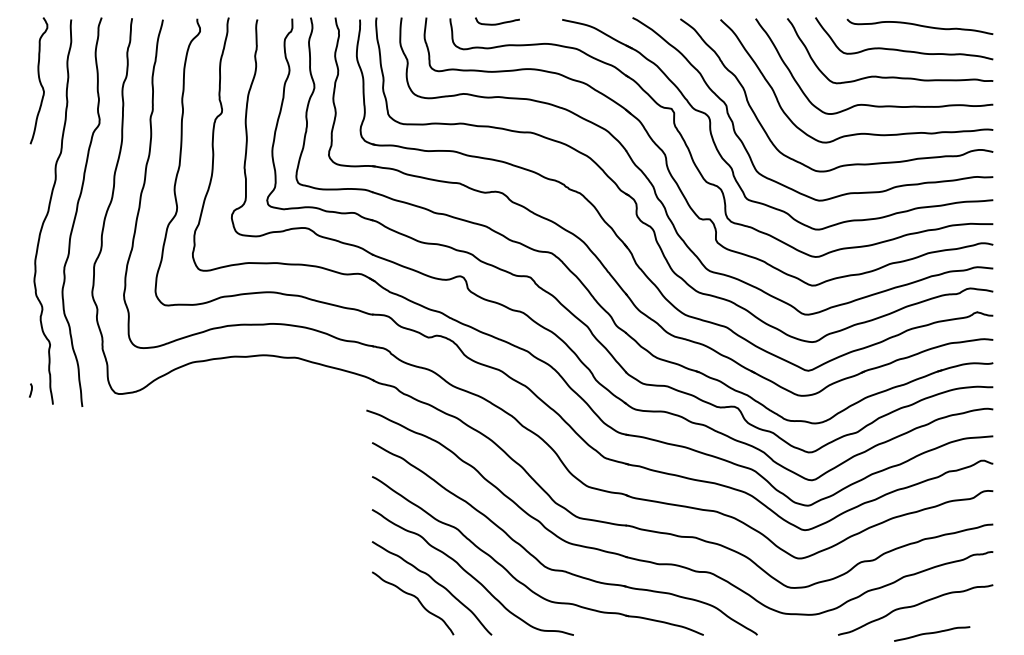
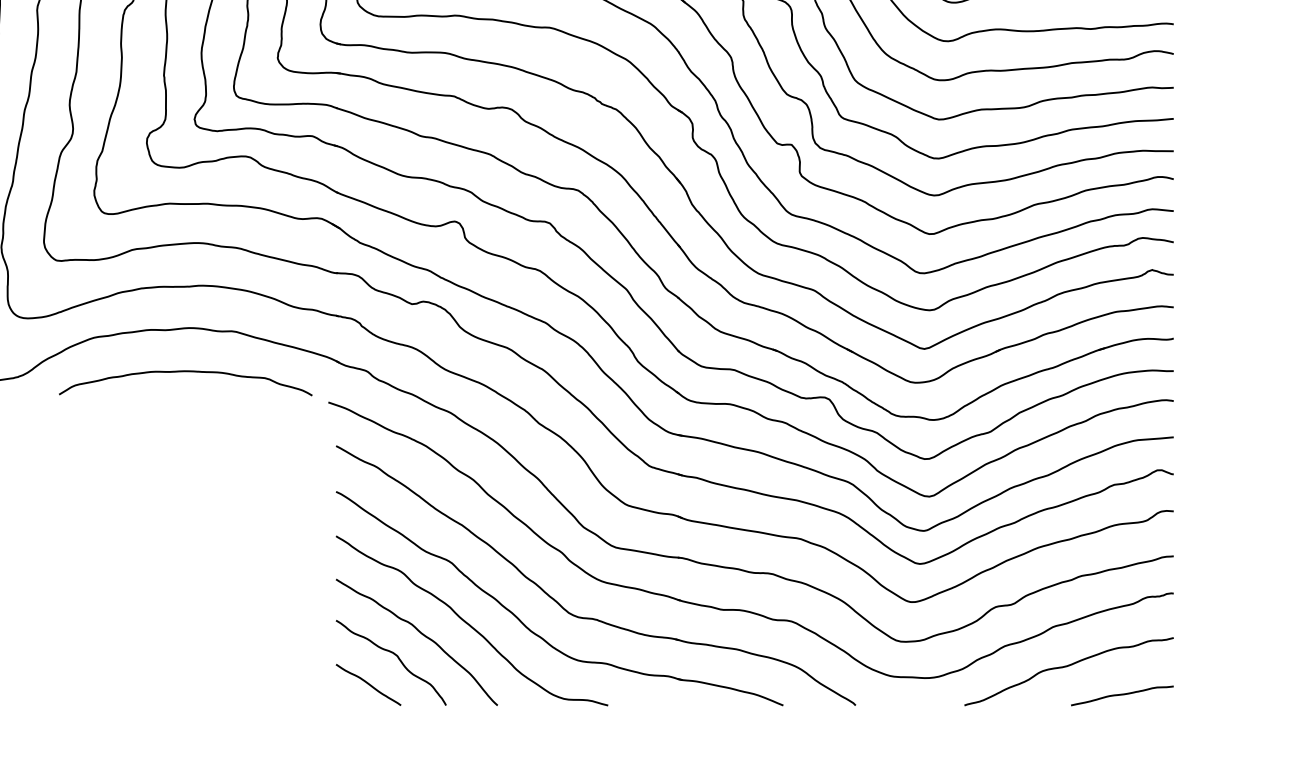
curve: (260, 388) -> (185, 372), added
curve: (395, 619) -> (367, 684), added
curve: (932, 633) -> (1122, 695), moved

